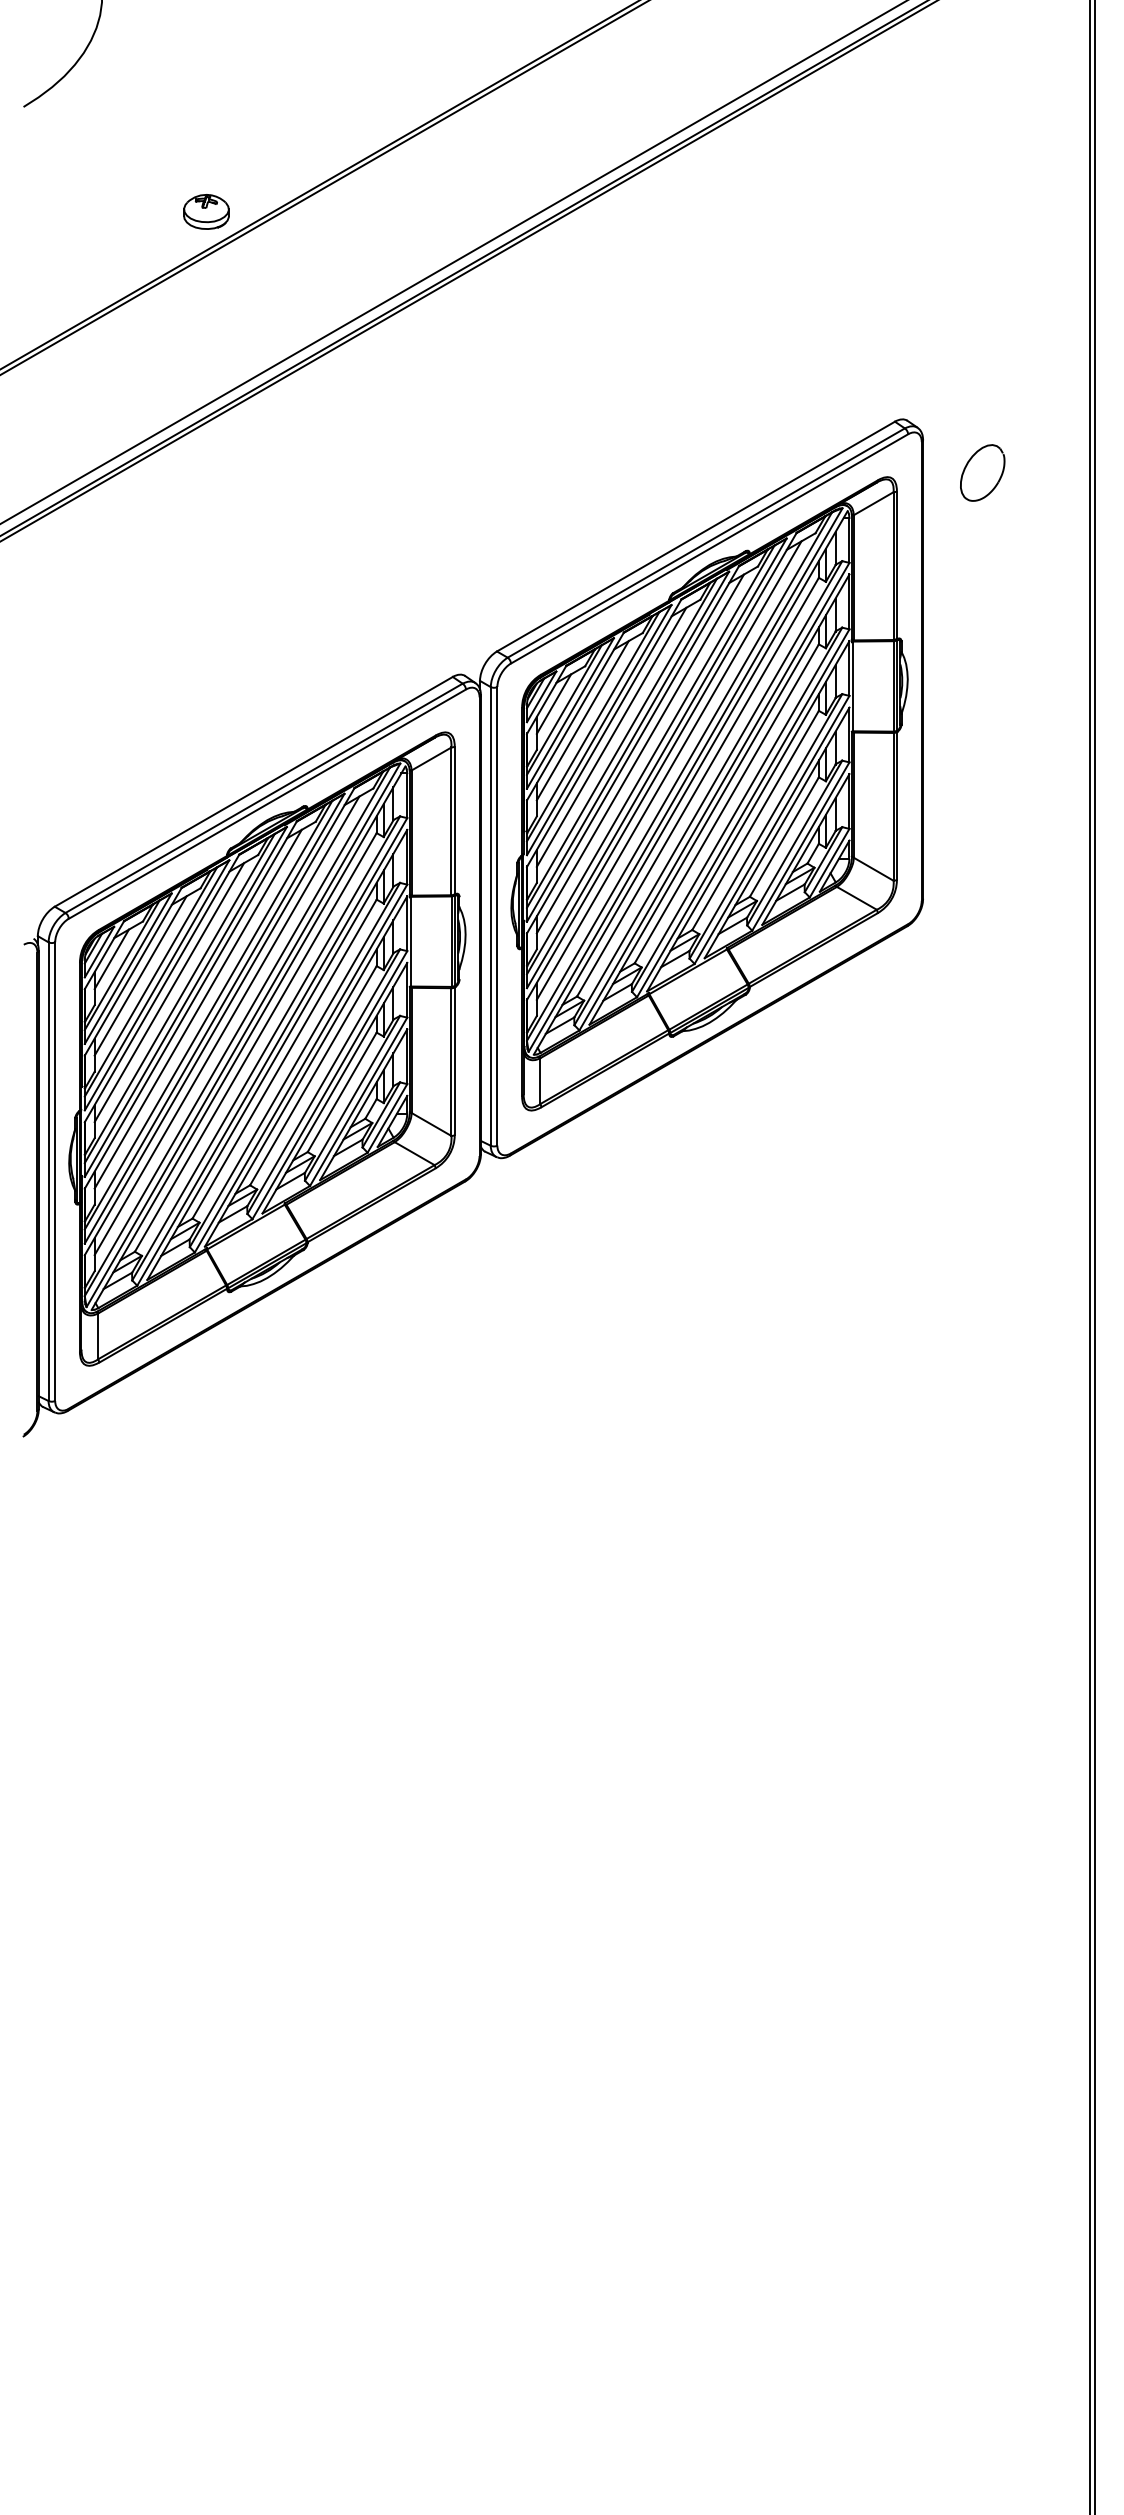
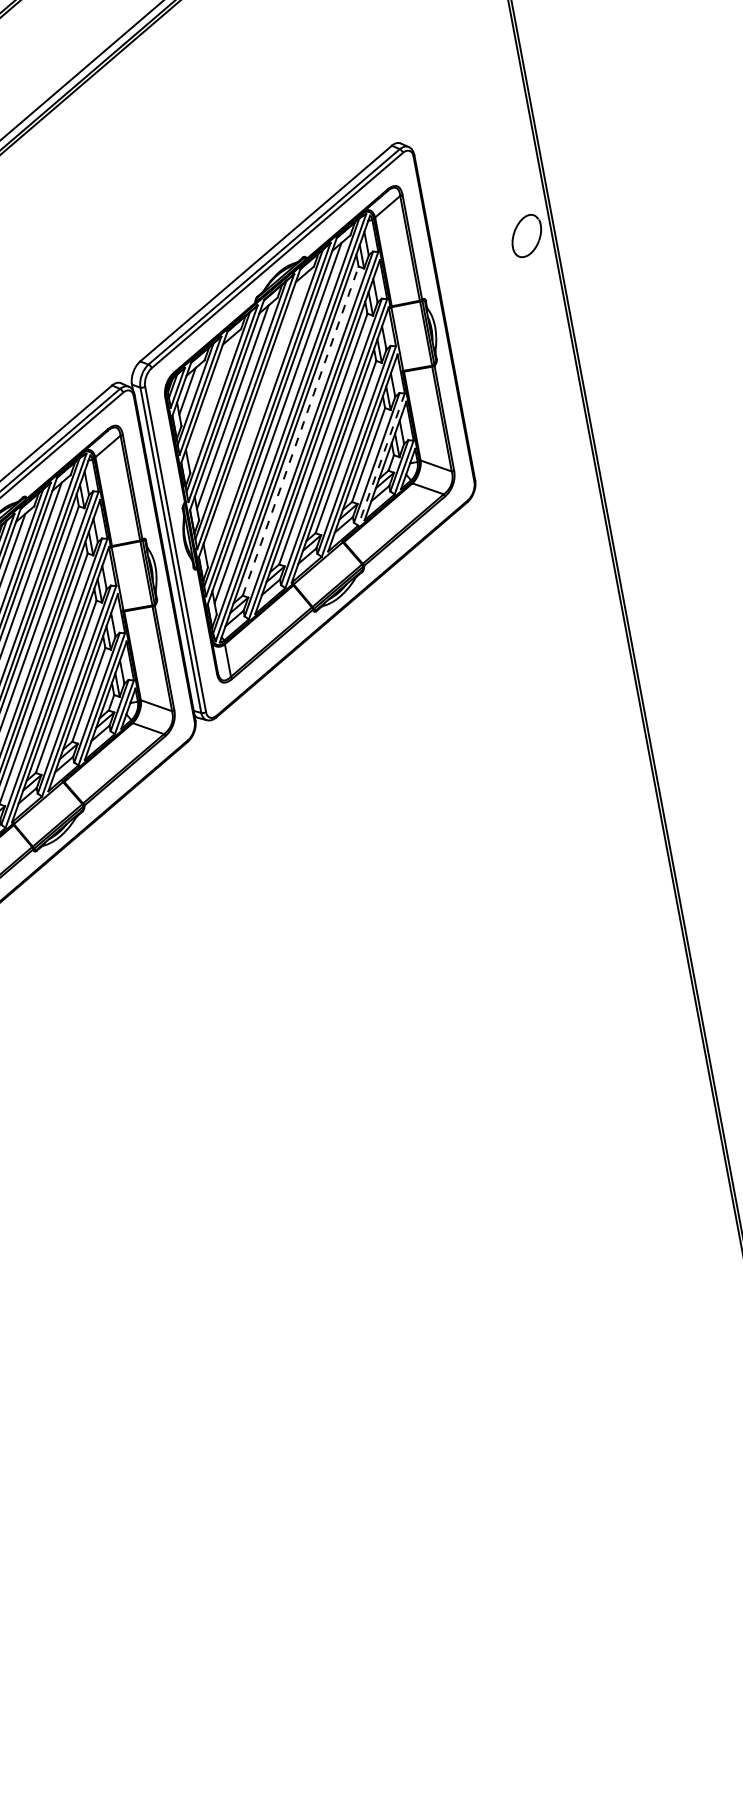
part: (982, 472) -> (526, 235), moved
line: (582, 720) -> (209, 399), removed
line: (639, 753) -> (254, 414), removed
line: (697, 787) -> (300, 431), solid -> dashed
line: (800, 847) -> (381, 460), solid -> dashed

